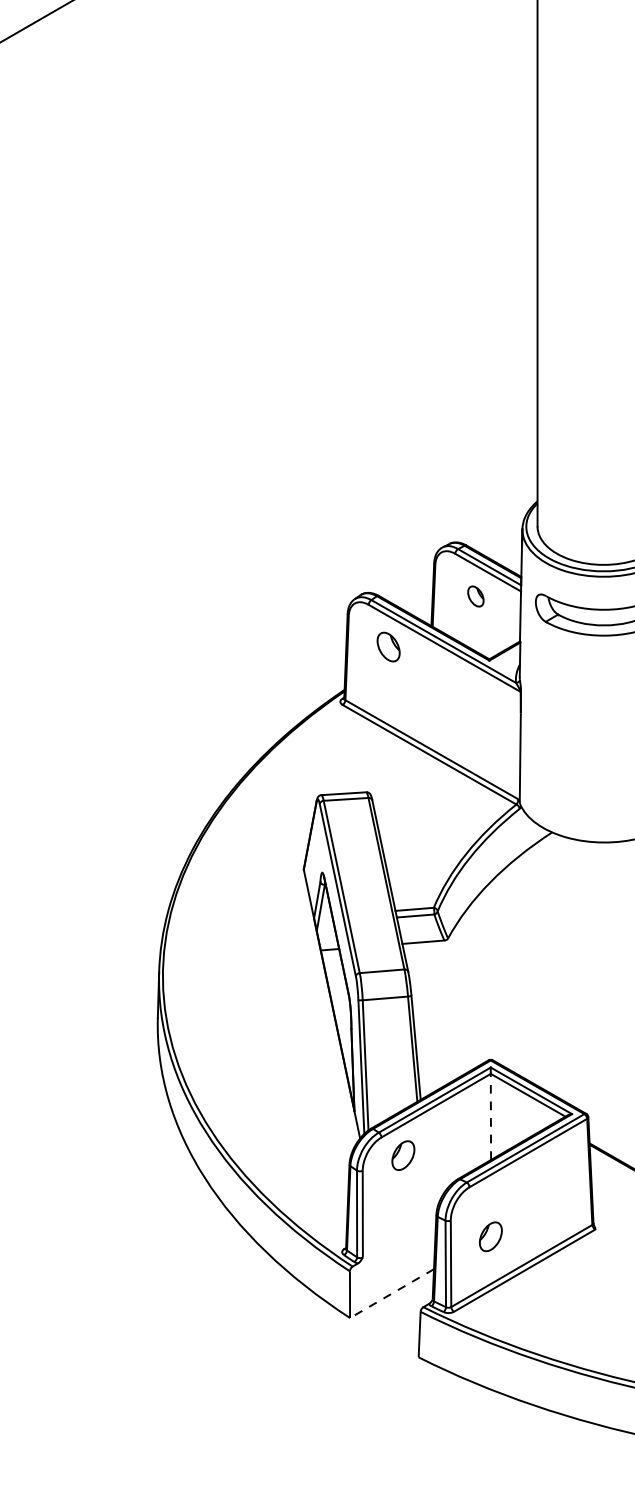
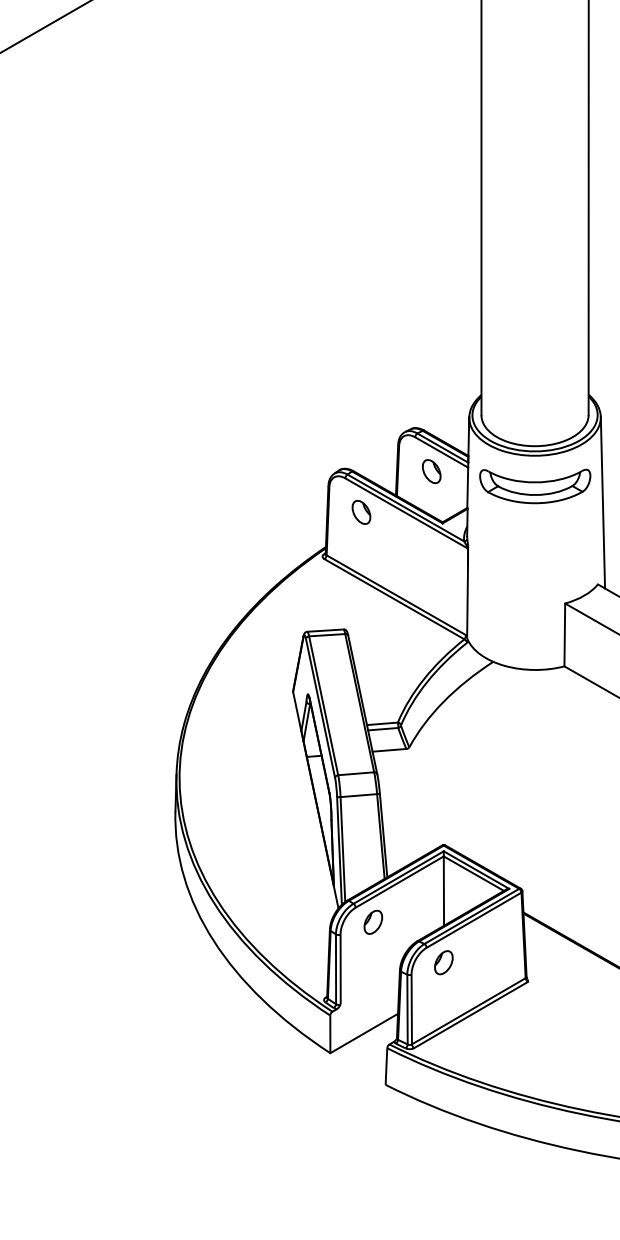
part: (475, 596) -> (431, 471), size x1.43
line: (490, 1117) -> (443, 891), dashed -> solid
part: (490, 1236) -> (443, 962), moved
line: (391, 1293) -> (363, 1033), dashed -> solid

